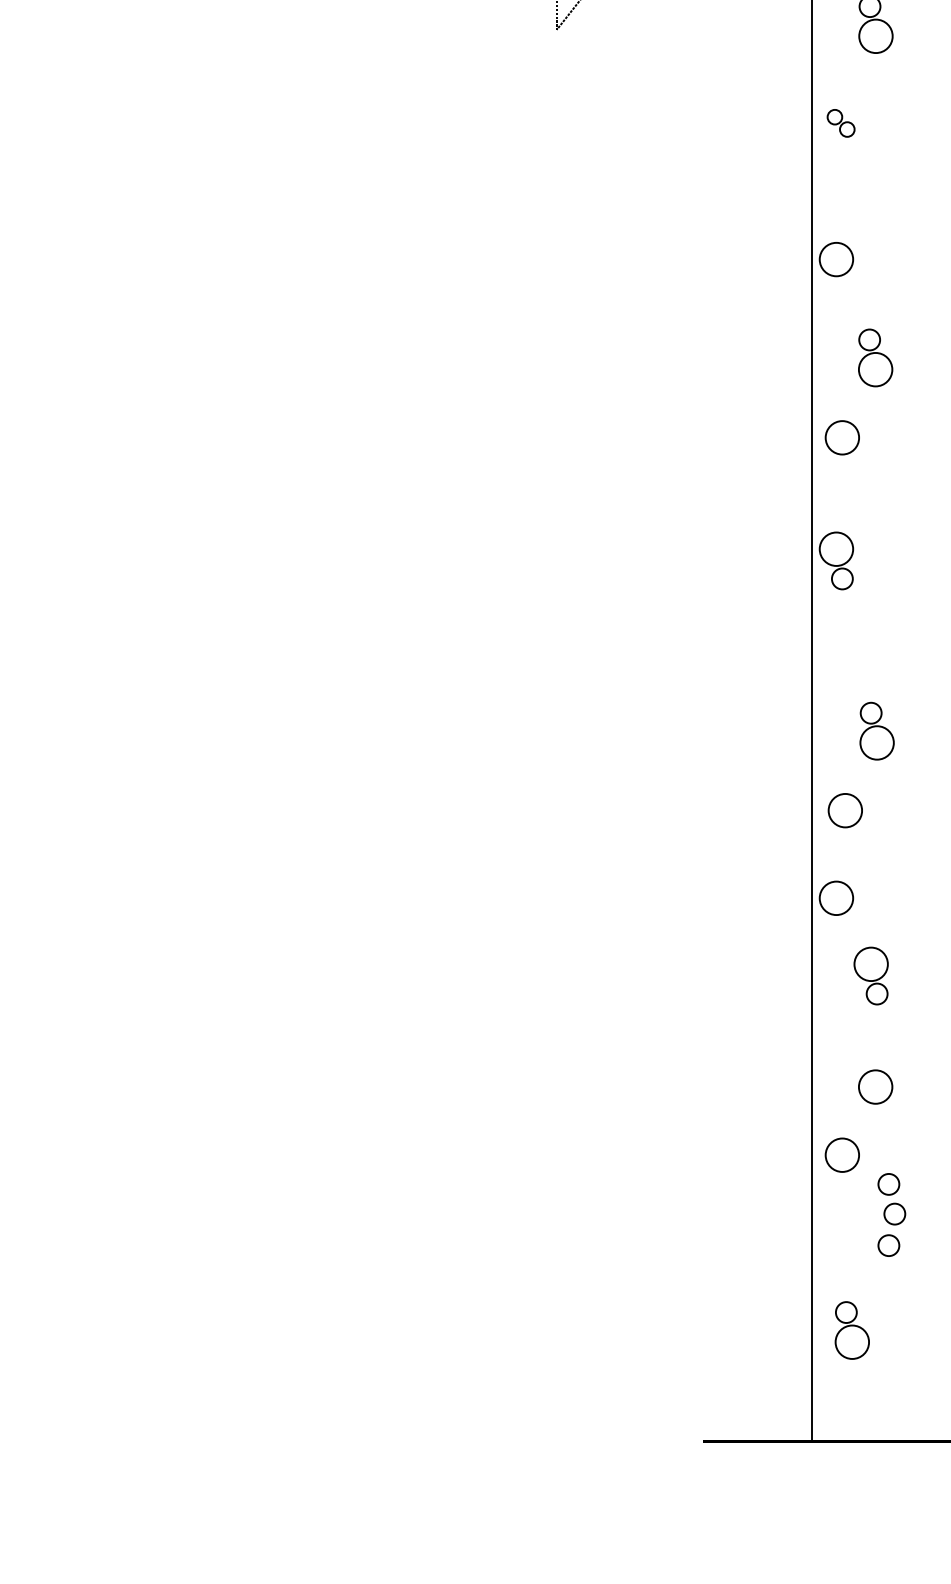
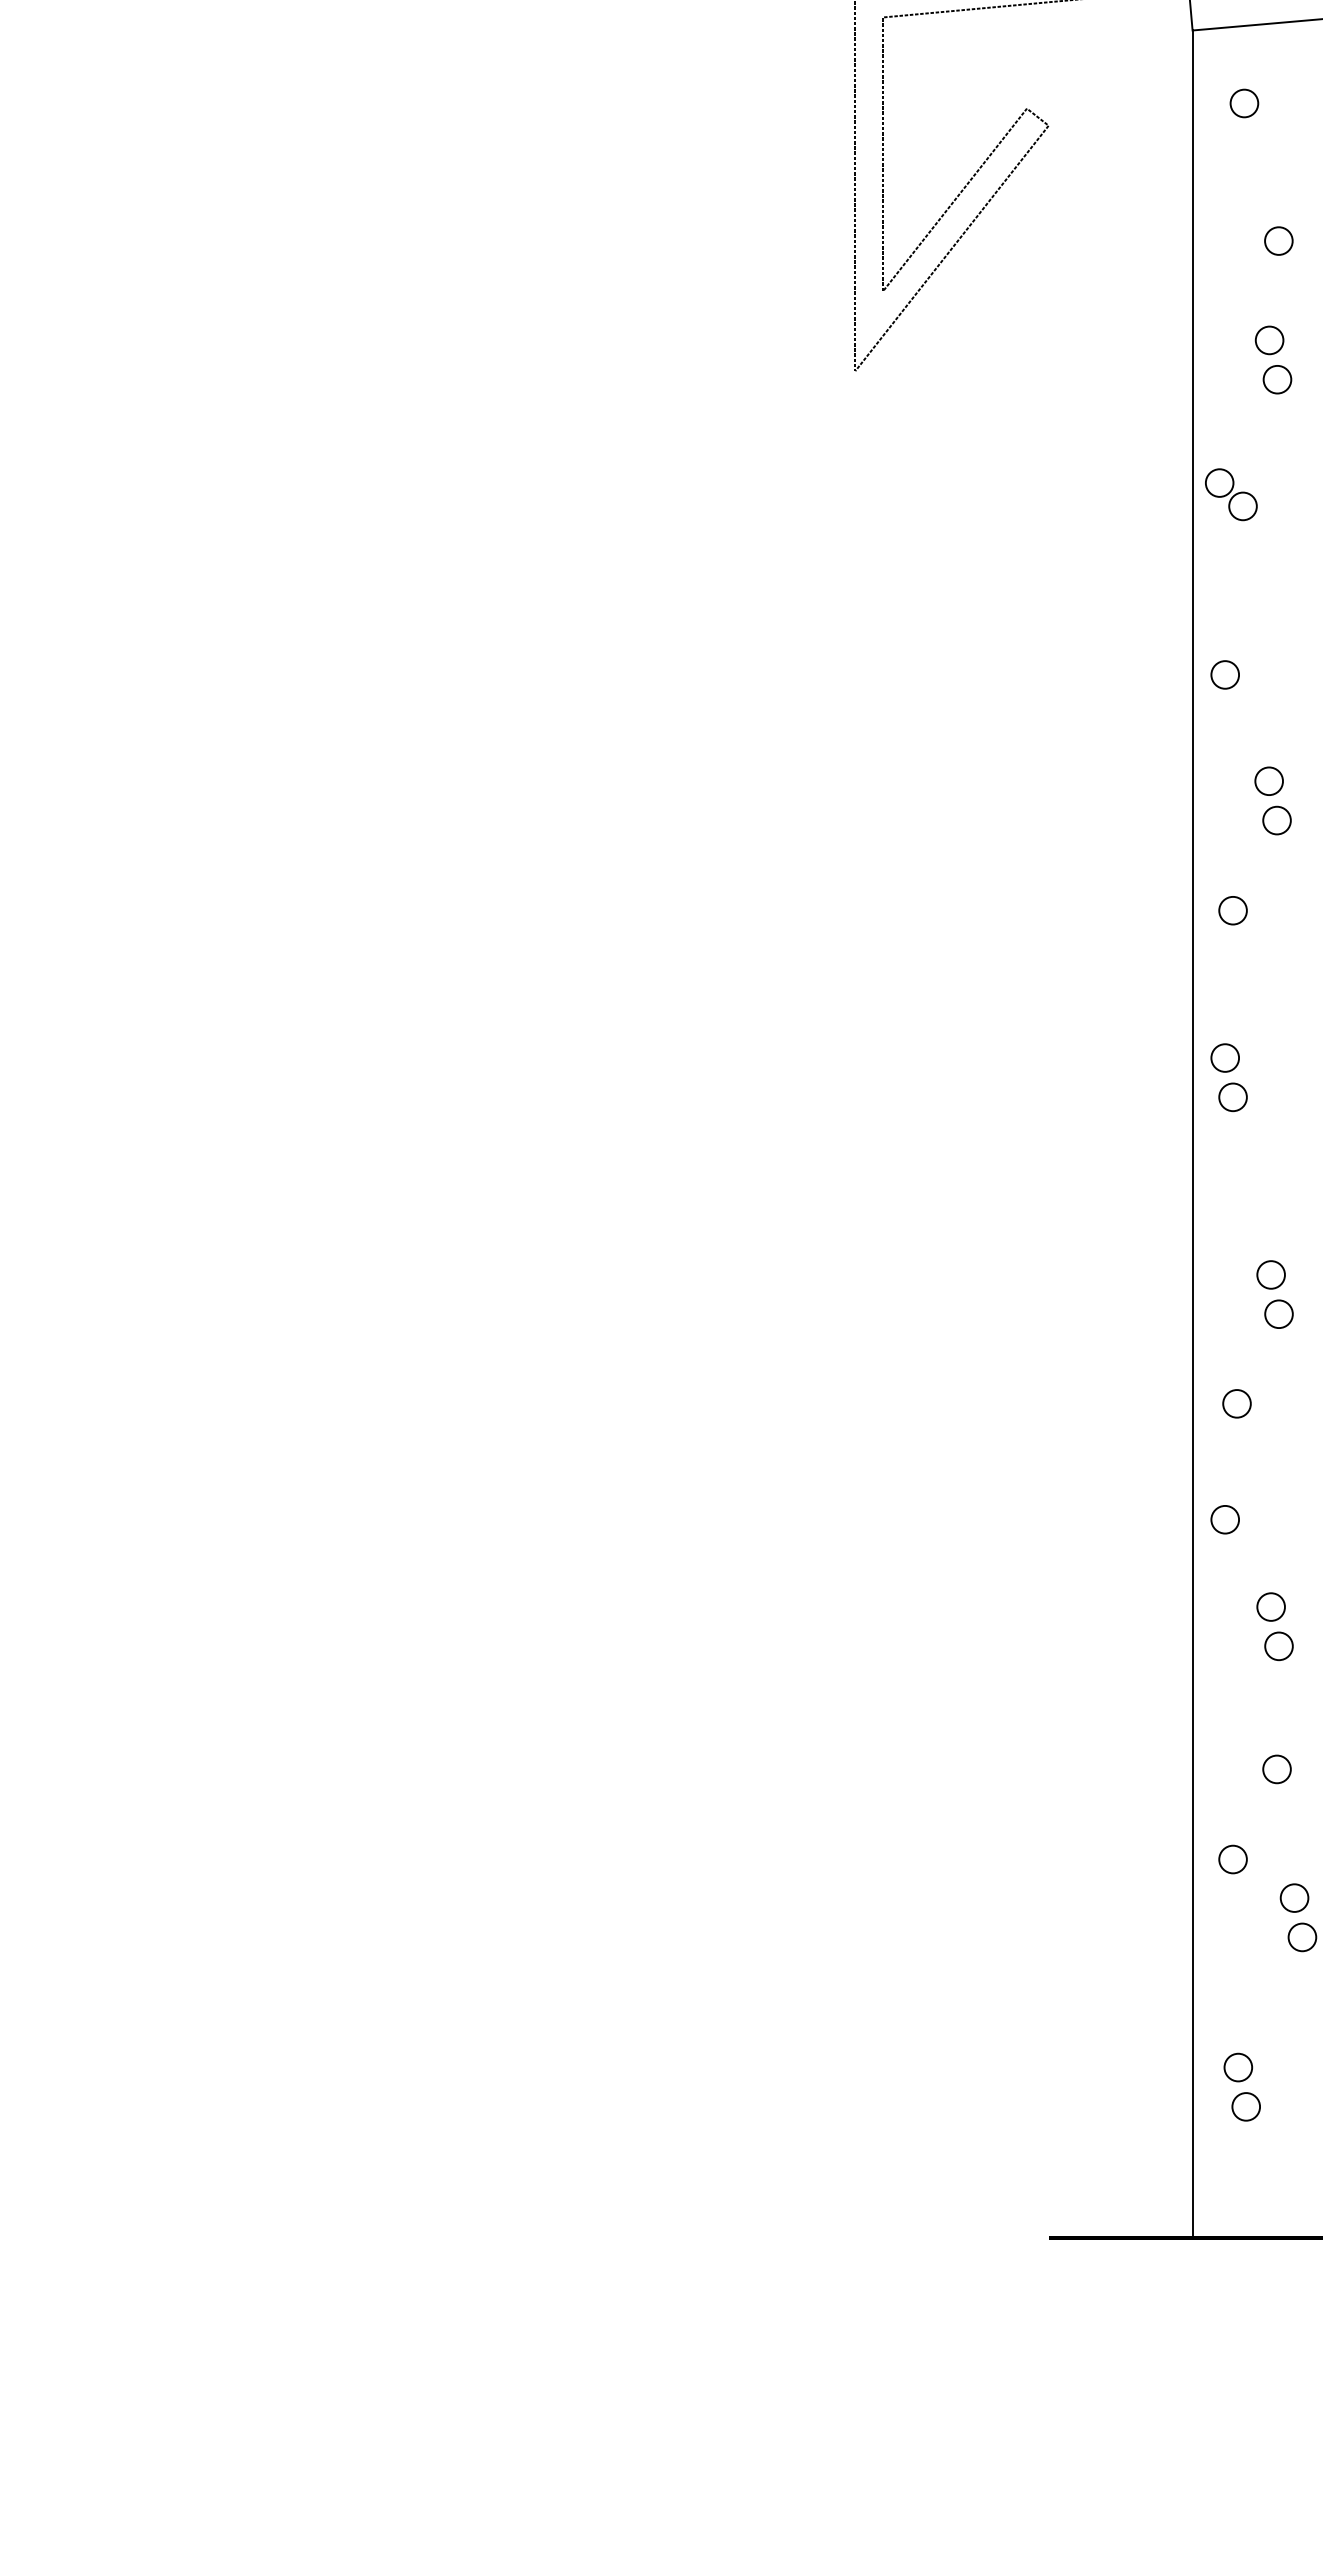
circle: (875, 36) -> (1277, 379), size x0.62
part: (841, 123) -> (1231, 494), size x1.43
circle: (836, 259) -> (1225, 674), size x0.62
circle: (875, 369) -> (1276, 820), size x0.62
circle: (841, 437) -> (1232, 910), size x0.62
circle: (836, 548) -> (1225, 1057), size x0.62
circle: (876, 743) -> (1278, 1314), size x0.62
circle: (844, 810) -> (1236, 1403), size x0.62
circle: (836, 898) -> (1225, 1519), size x0.62
circle: (870, 963) -> (1270, 1606), size x0.62
circle: (875, 1087) -> (1276, 1769), size x0.62
circle: (841, 1155) -> (1232, 1859), size x0.62
circle: (888, 1245) -> (1294, 1978), removed
circle: (852, 1341) -> (1246, 2106), size x0.62

